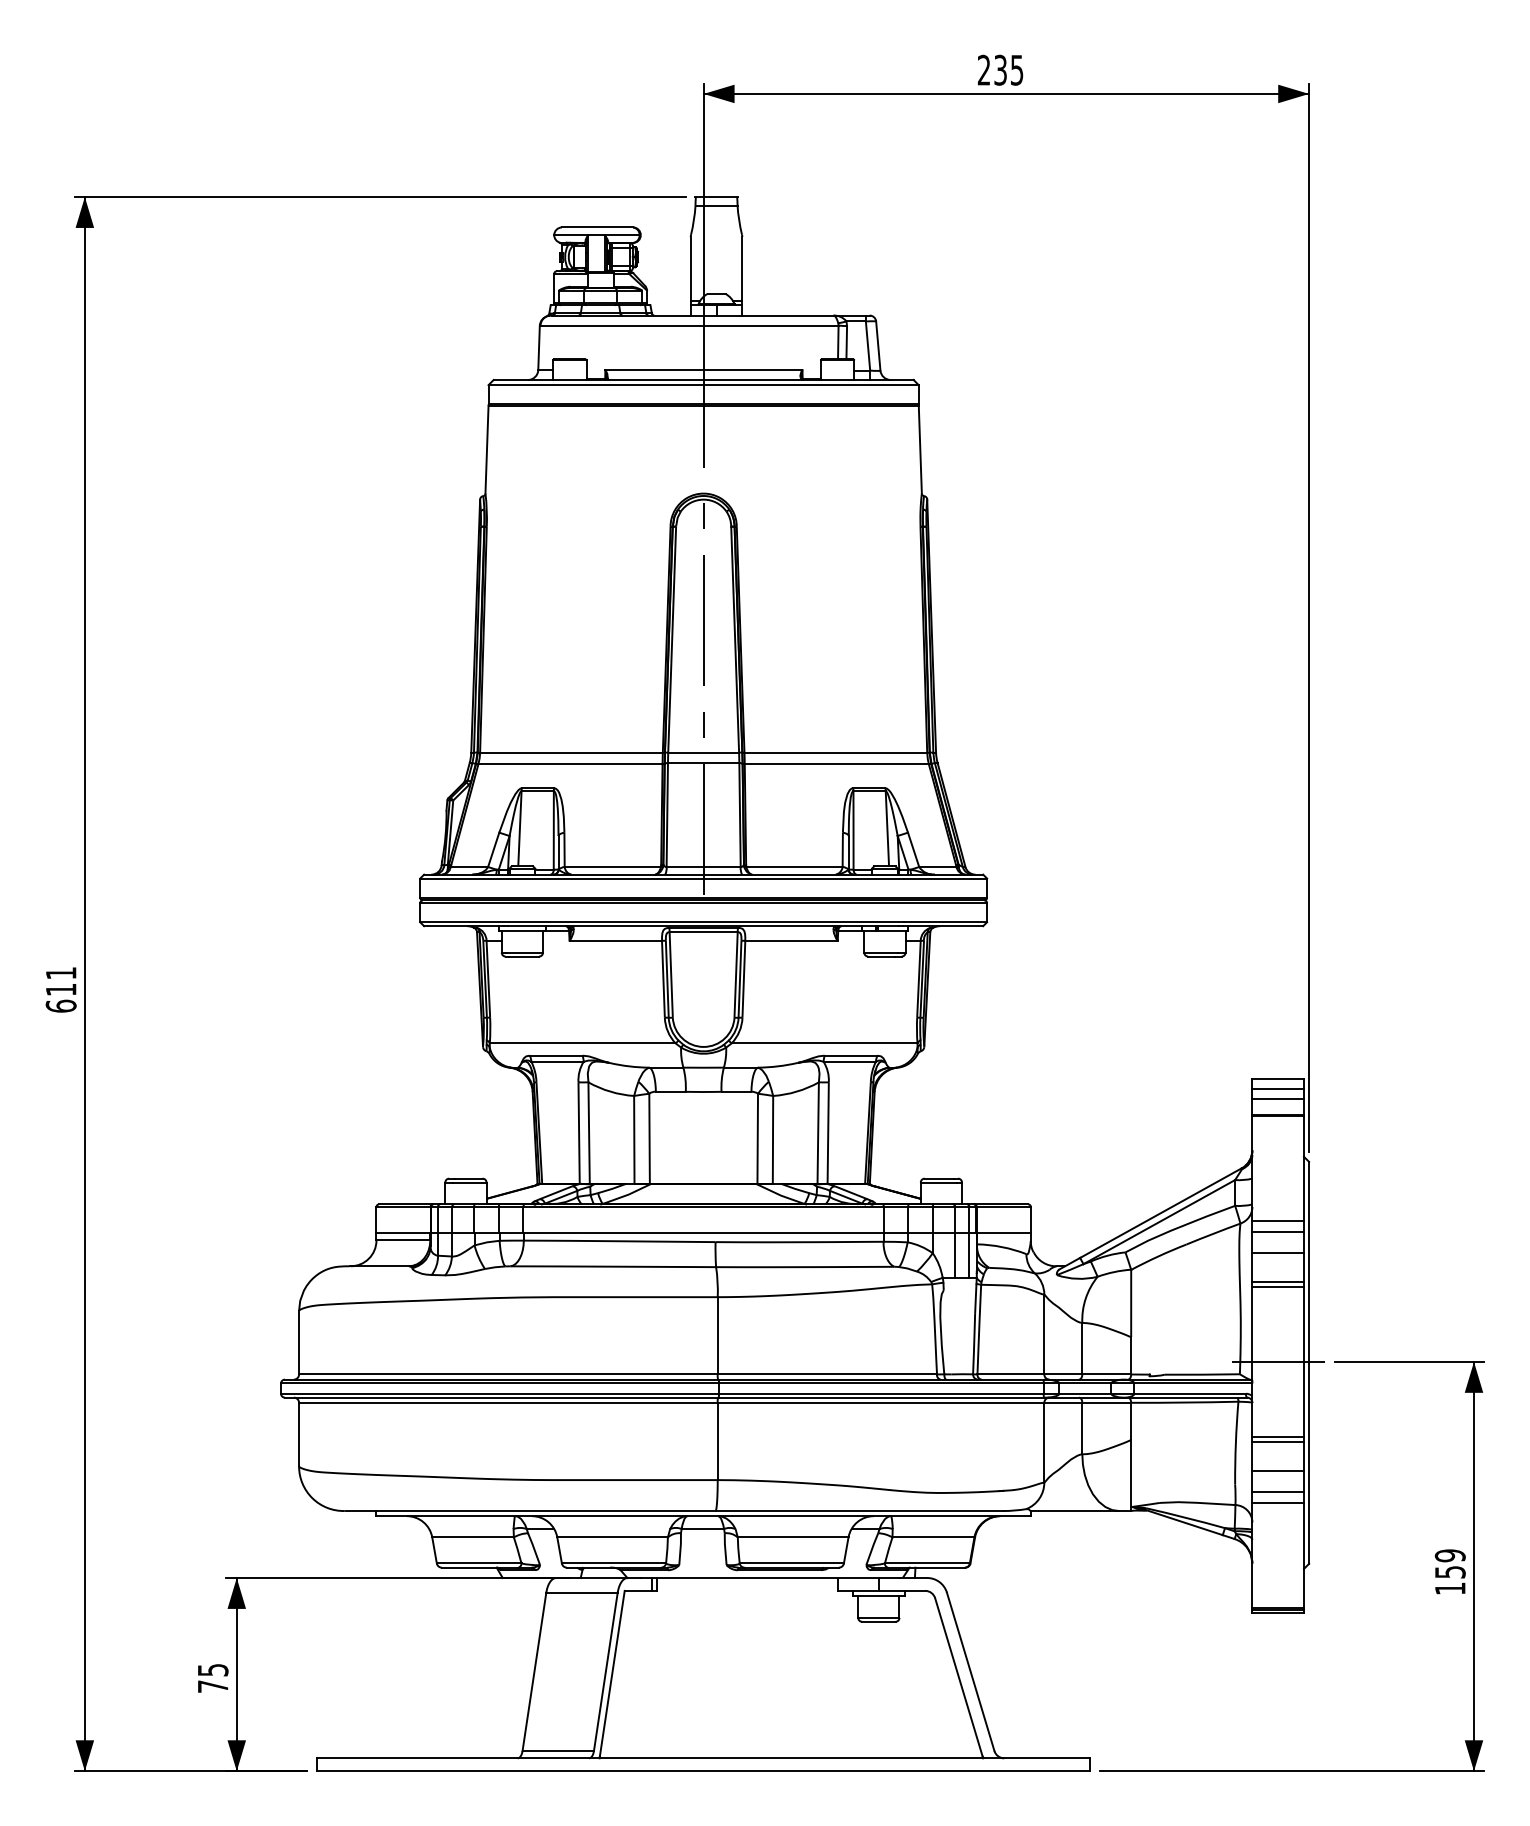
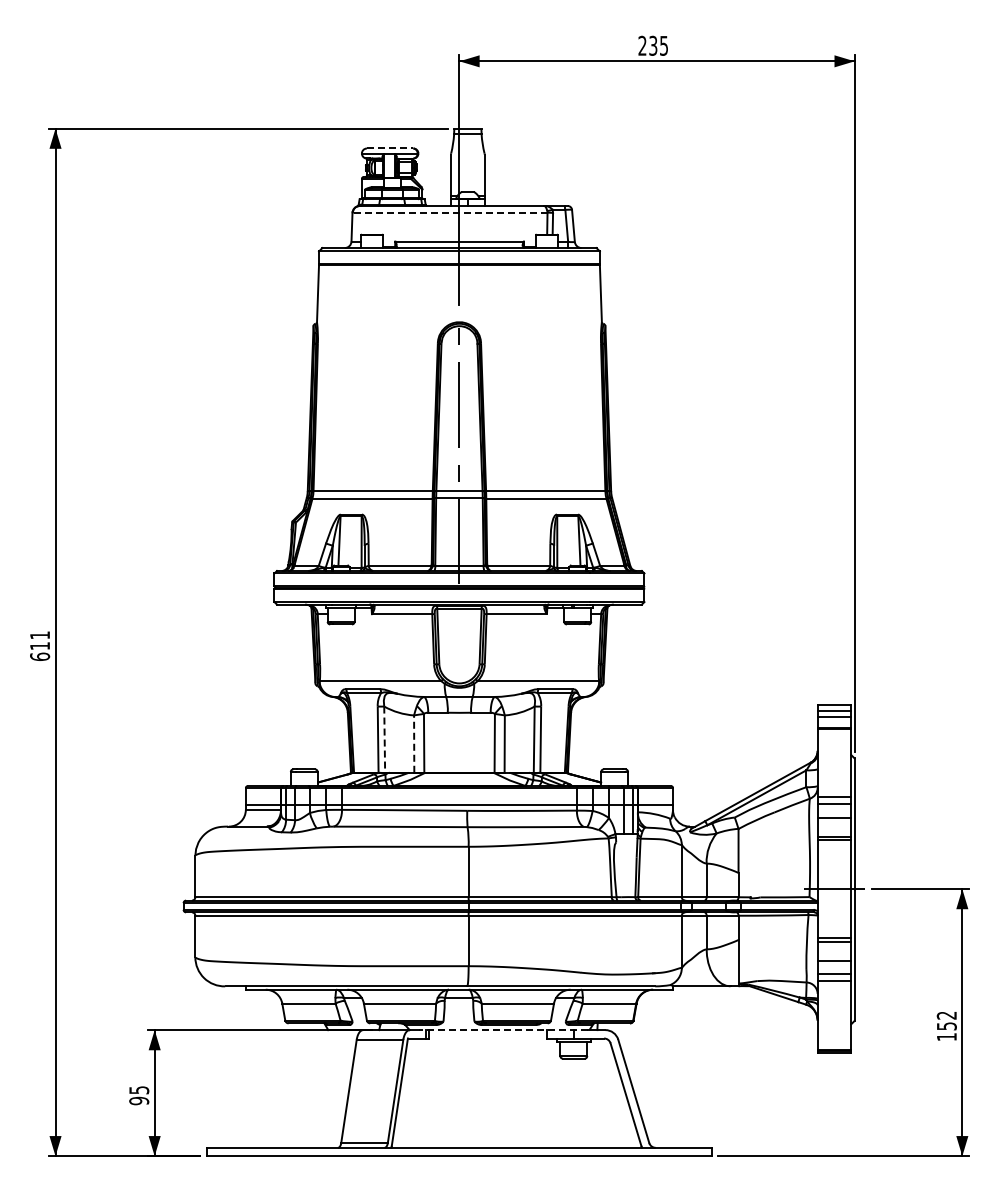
line: (598, 227) -> (390, 148), solid -> dashed
line: (688, 325) -> (449, 212), solid -> dashed
line: (588, 1134) -> (384, 740), solid -> dashed
line: (634, 1137) -> (414, 742), solid -> dashed
text: (1449, 1555) -> (946, 1015), 159 -> 152
line: (771, 1578) -> (503, 1030), solid -> dashed
text: (213, 1685) -> (139, 1100), 75 -> 95

